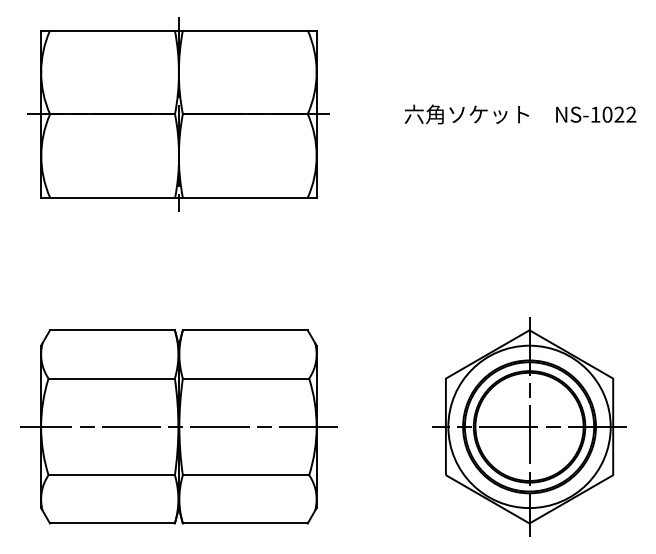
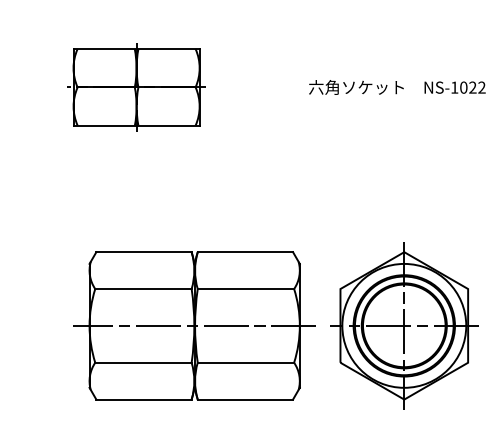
part: (178, 114) -> (136, 87), size x0.6
part: (178, 426) -> (194, 325), moved

